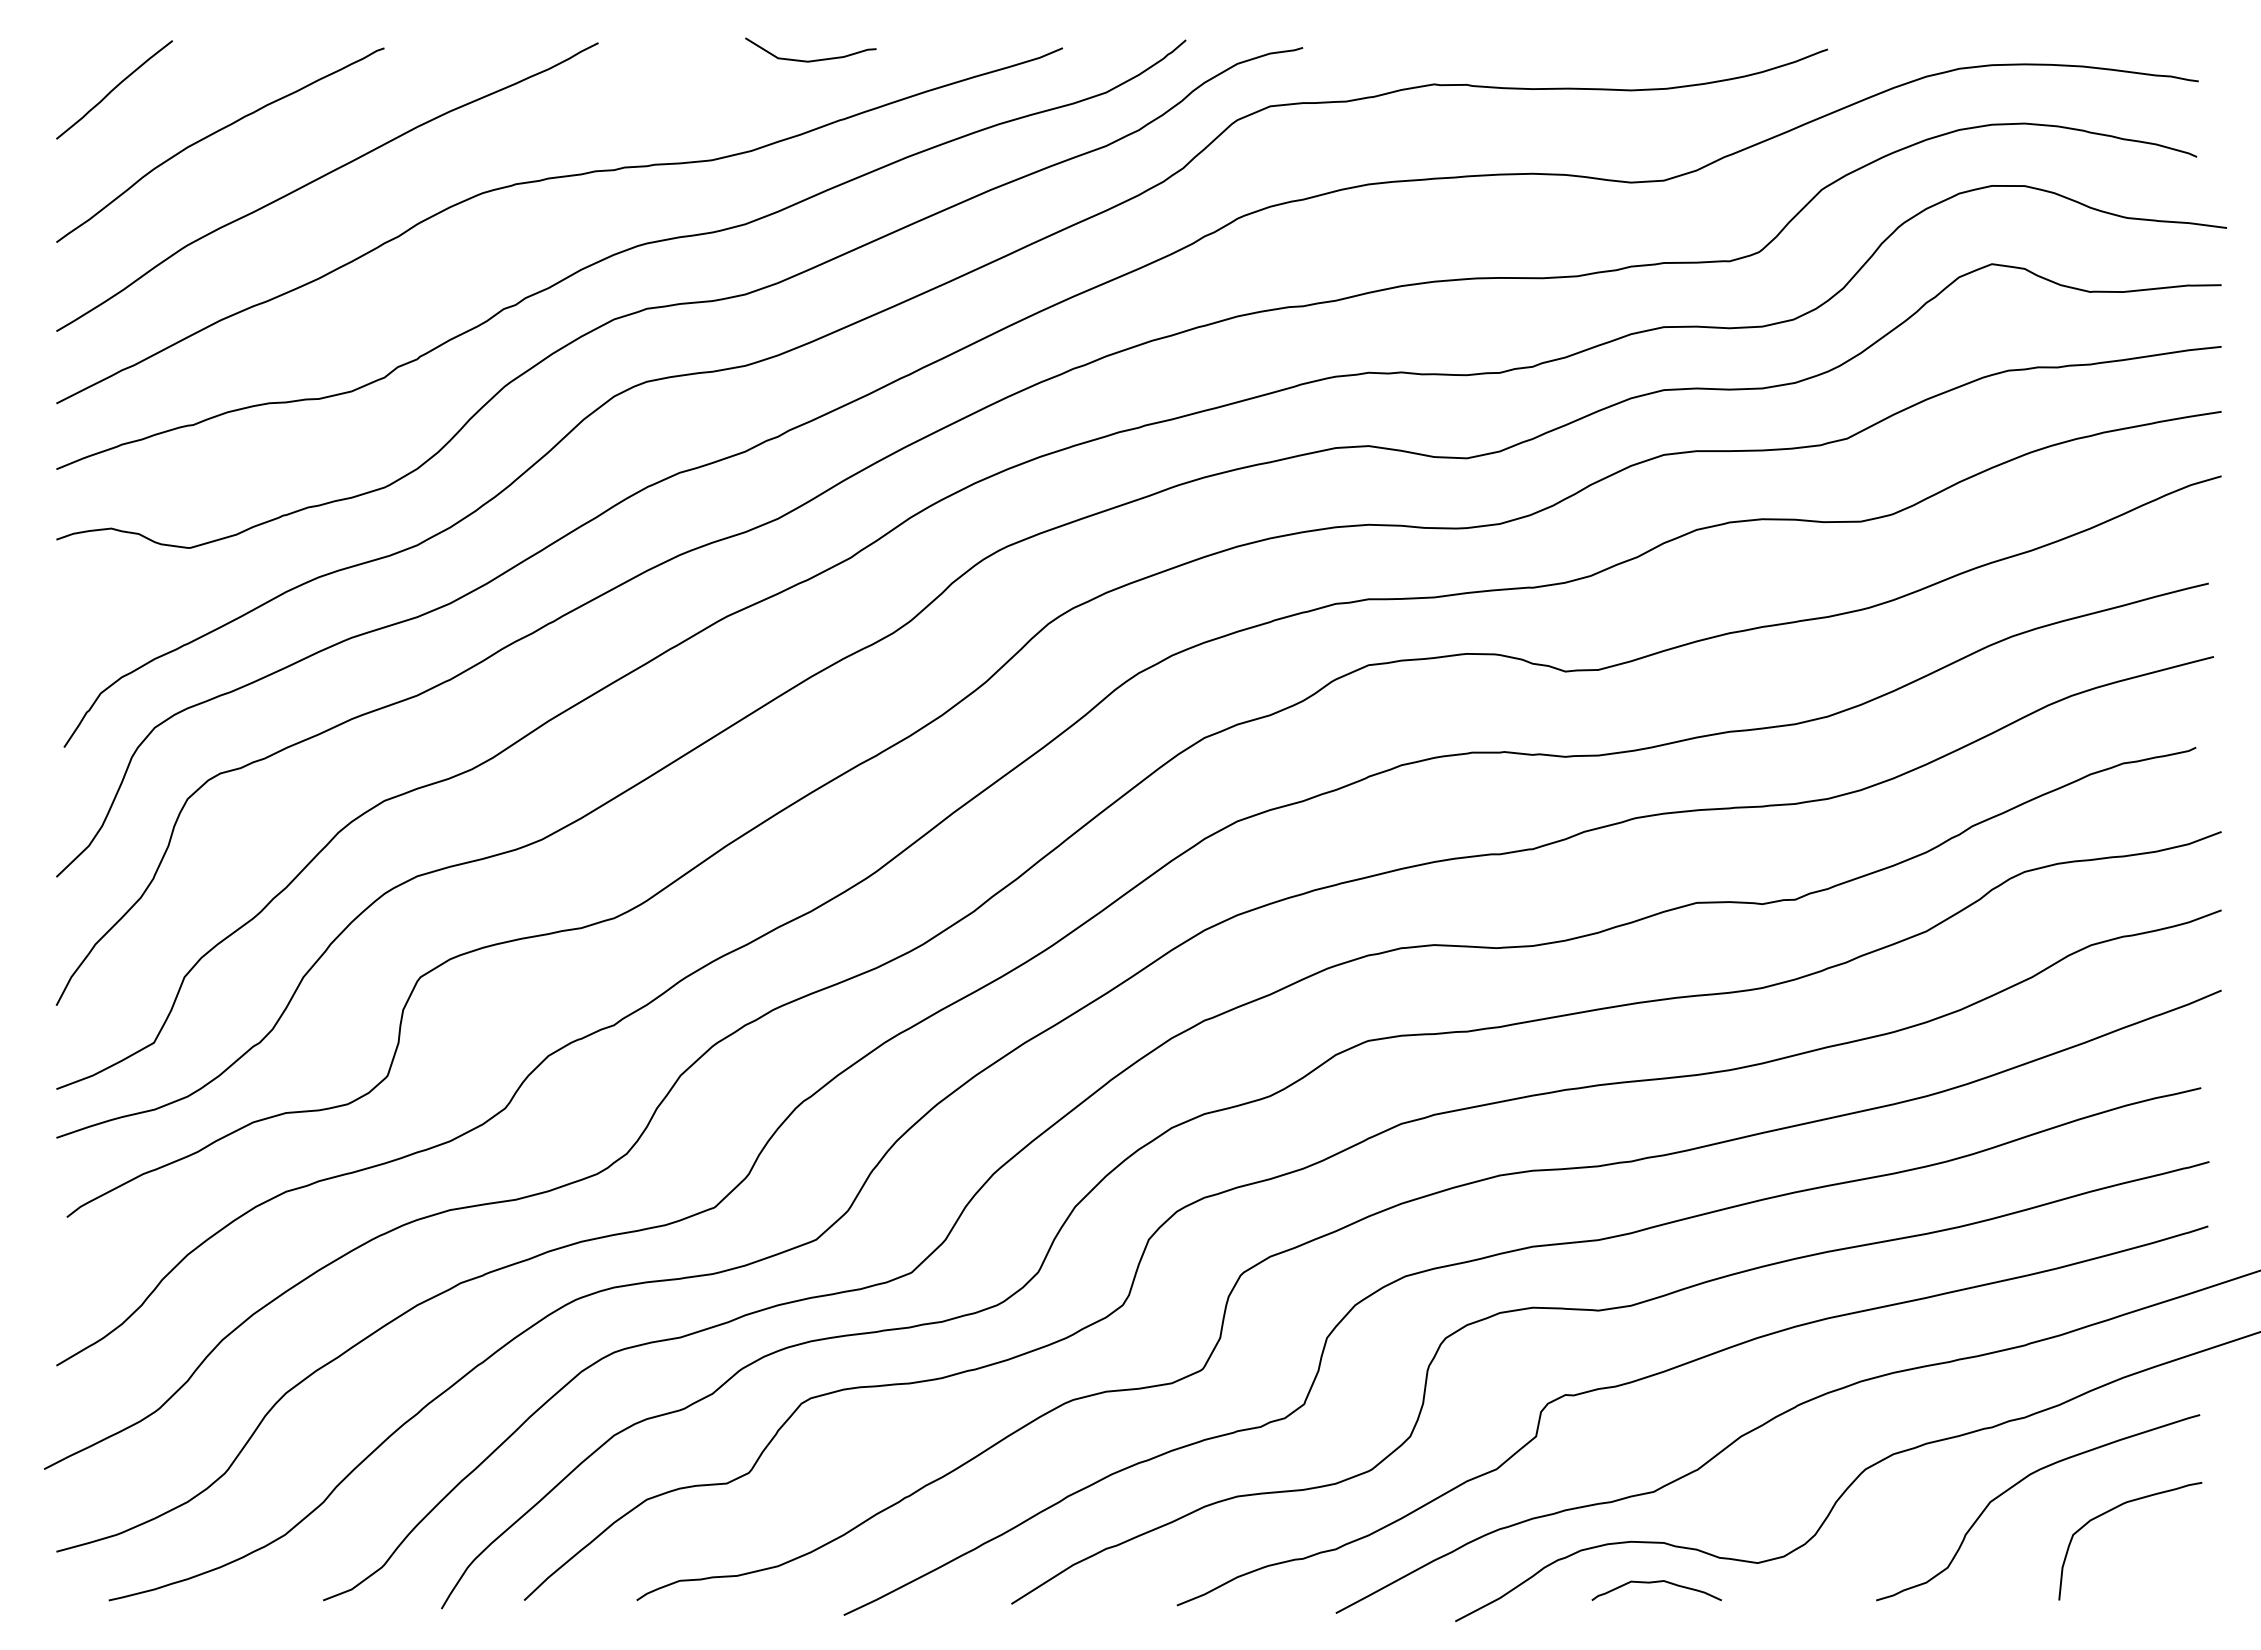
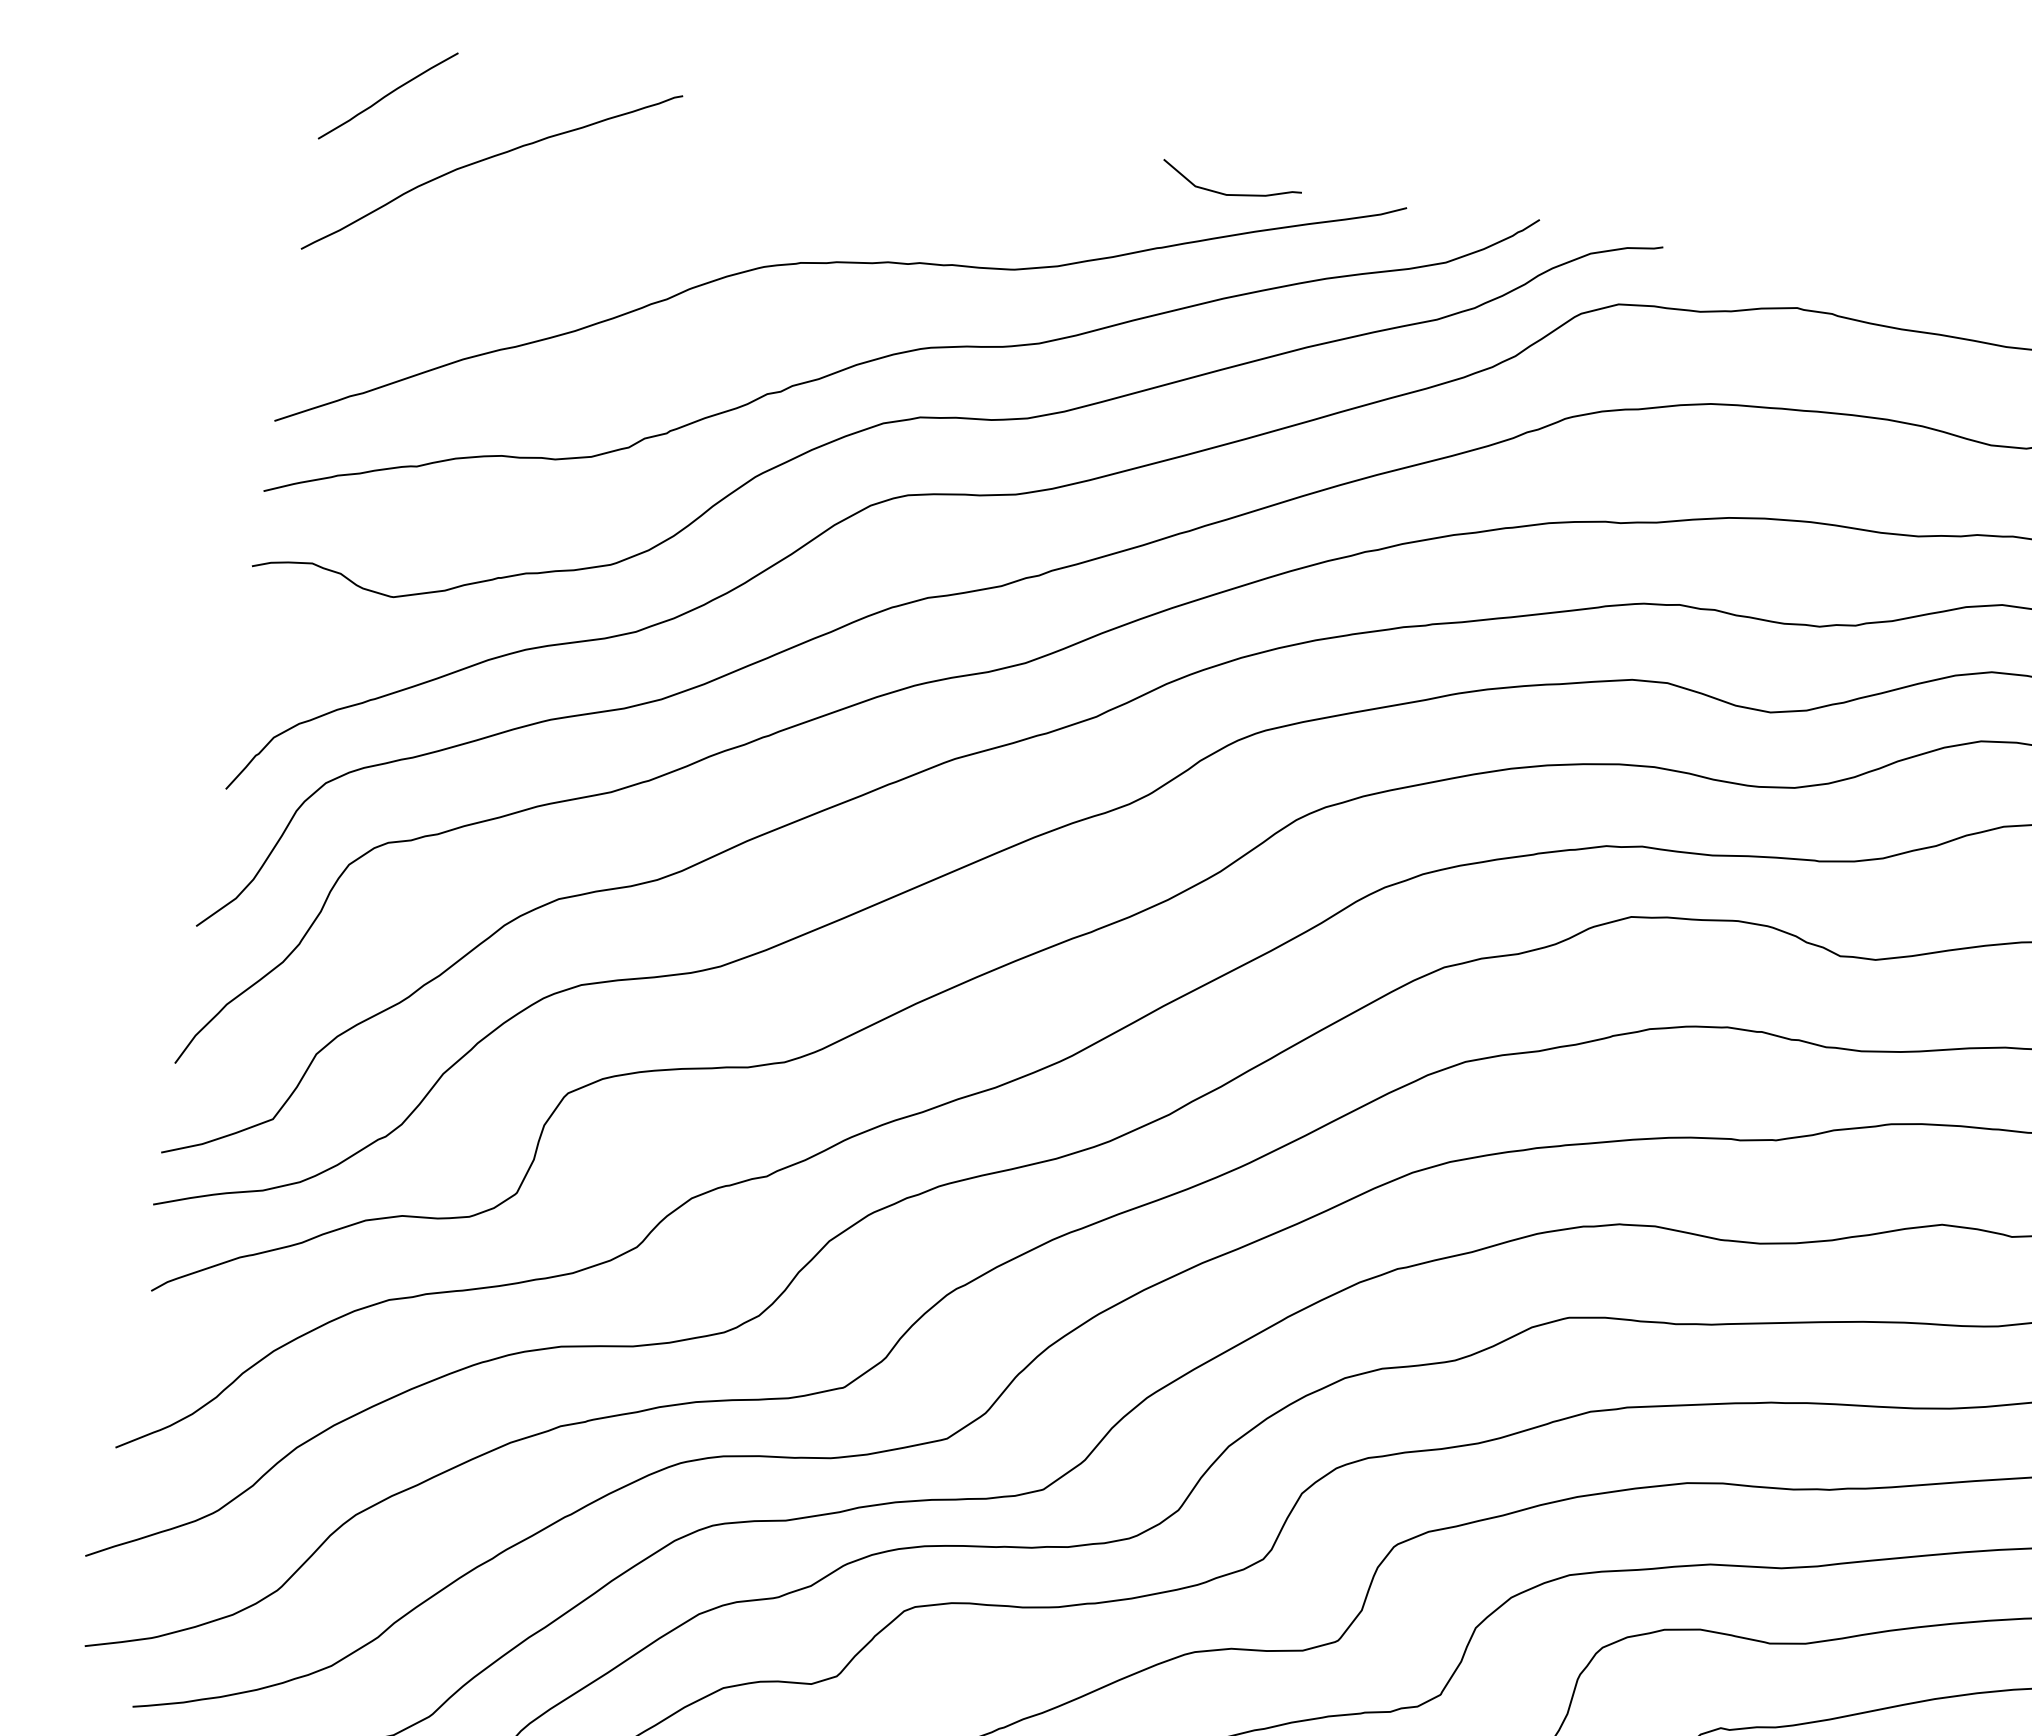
curve: (810, 60) -> (1229, 194), moved
curve: (323, 177) -> (596, 223), removed

